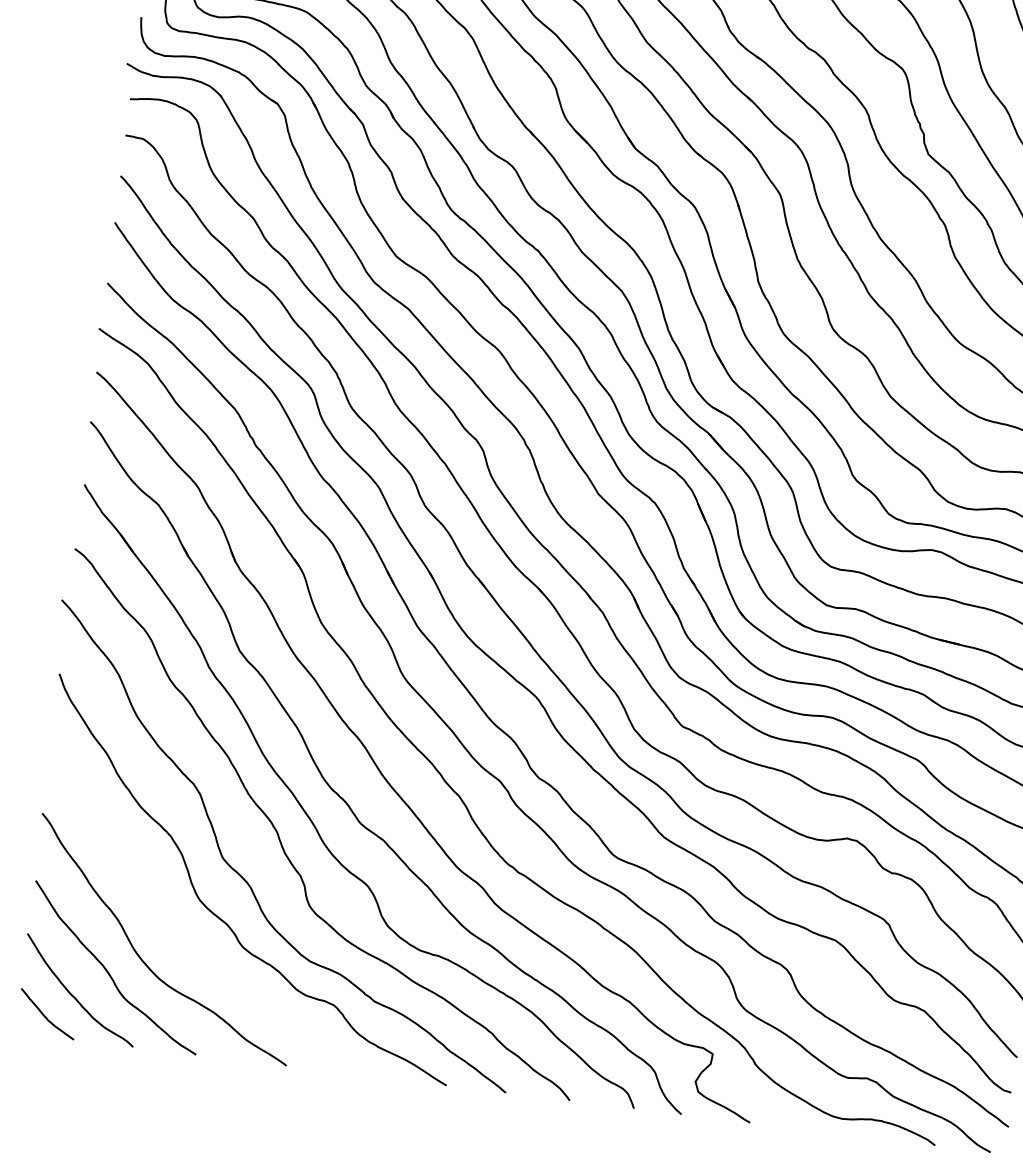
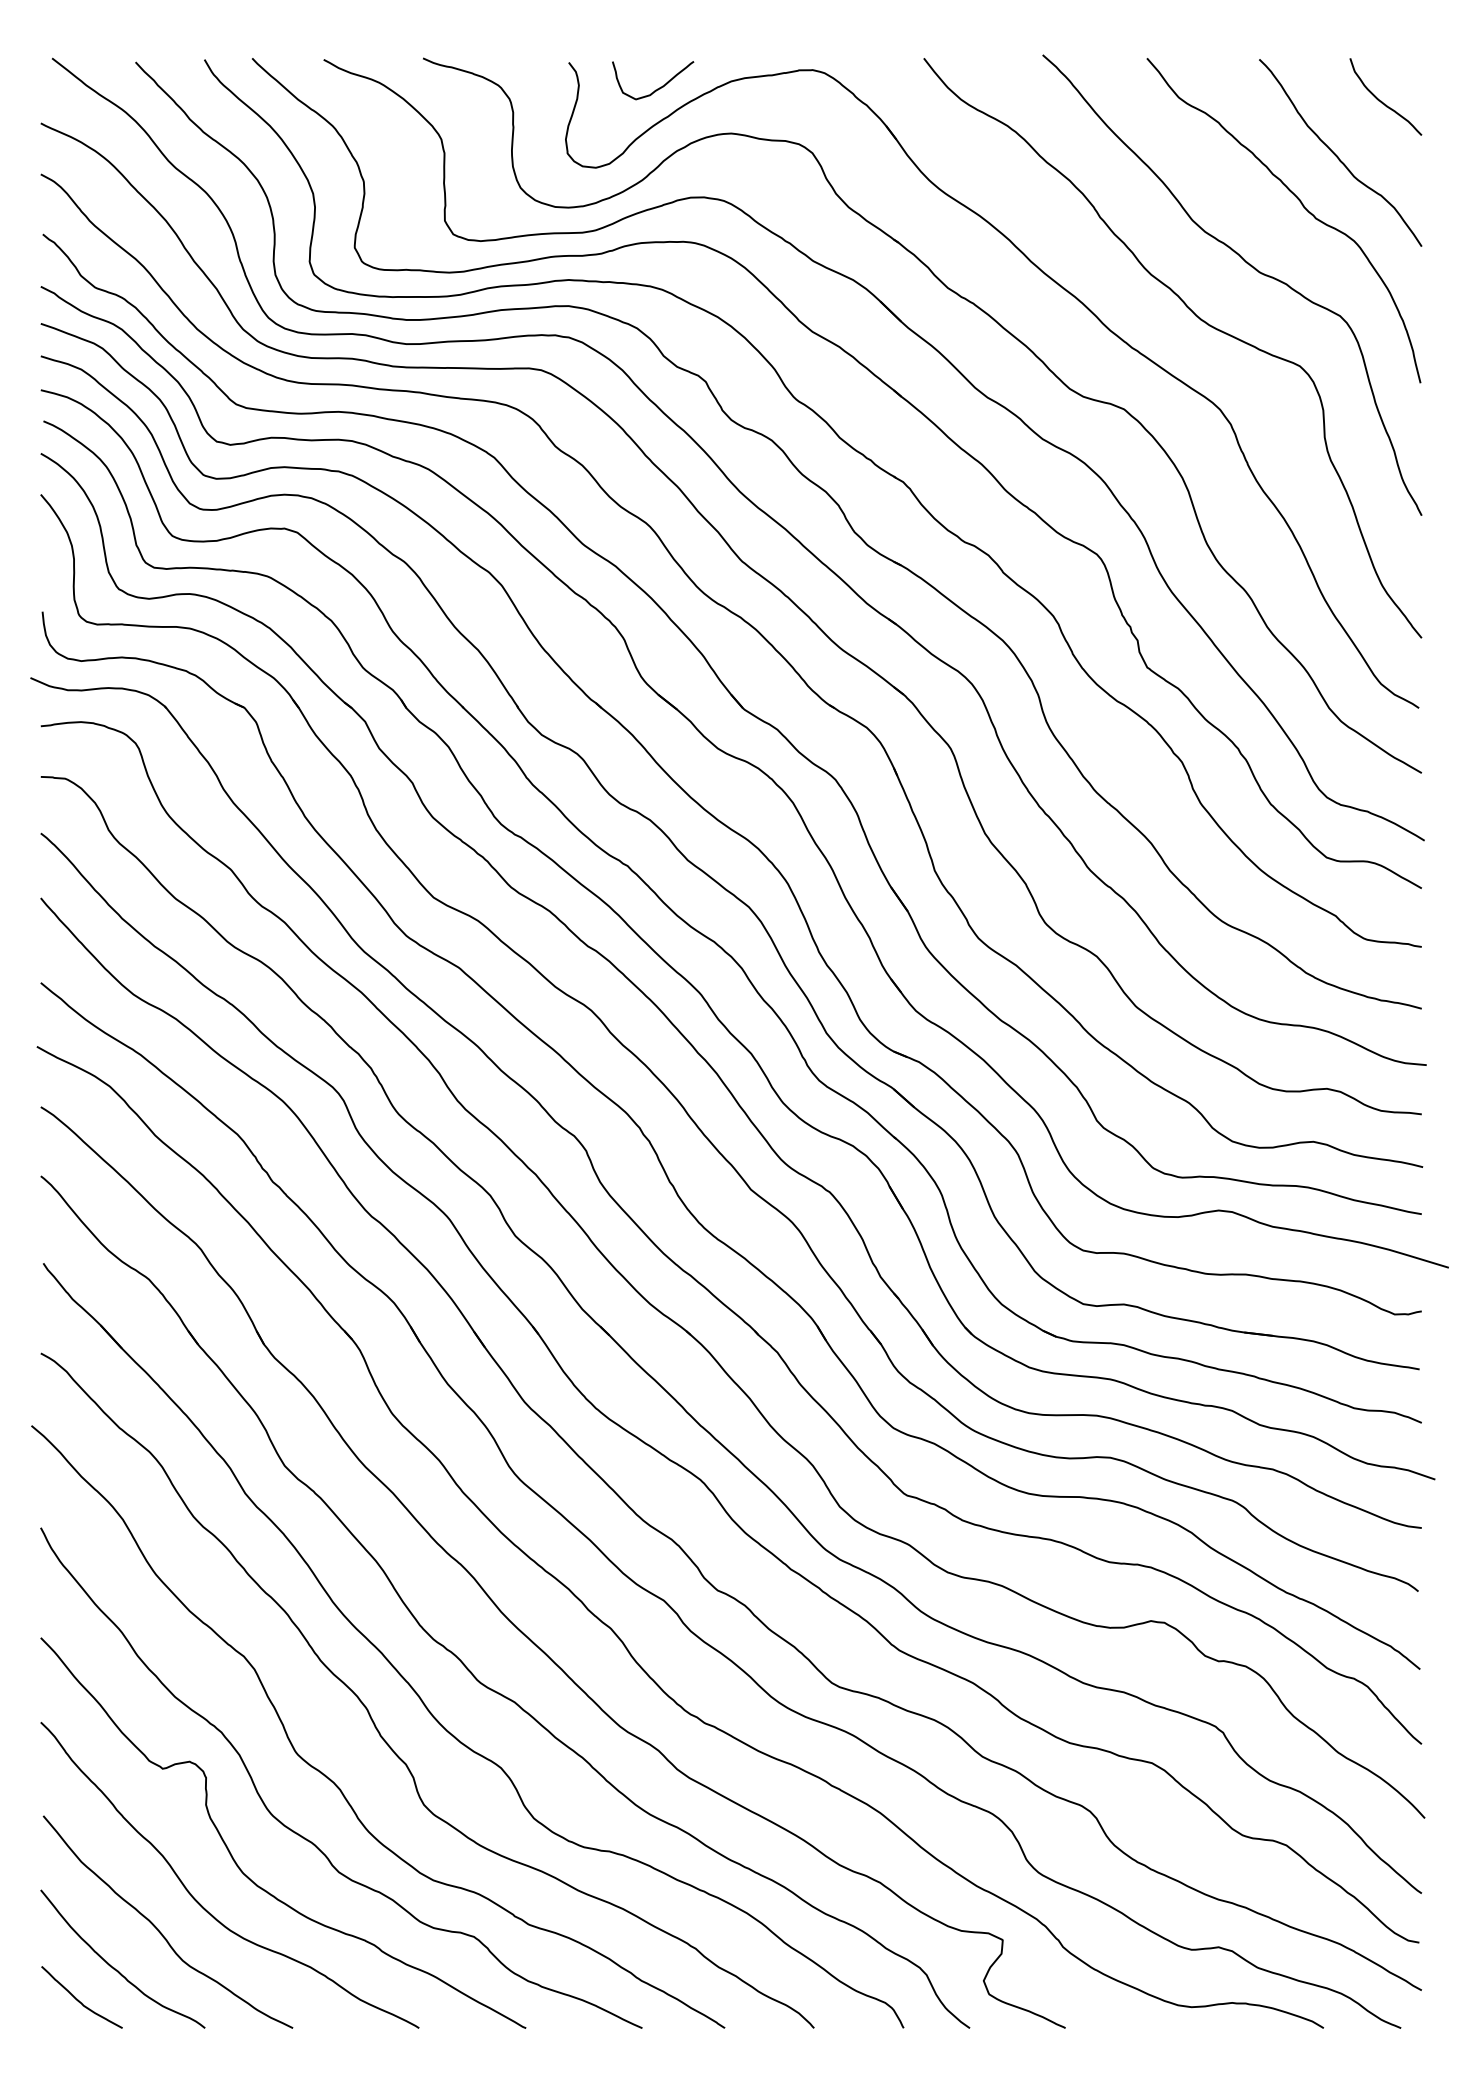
curve: (170, 931) -> (237, 1863), added

